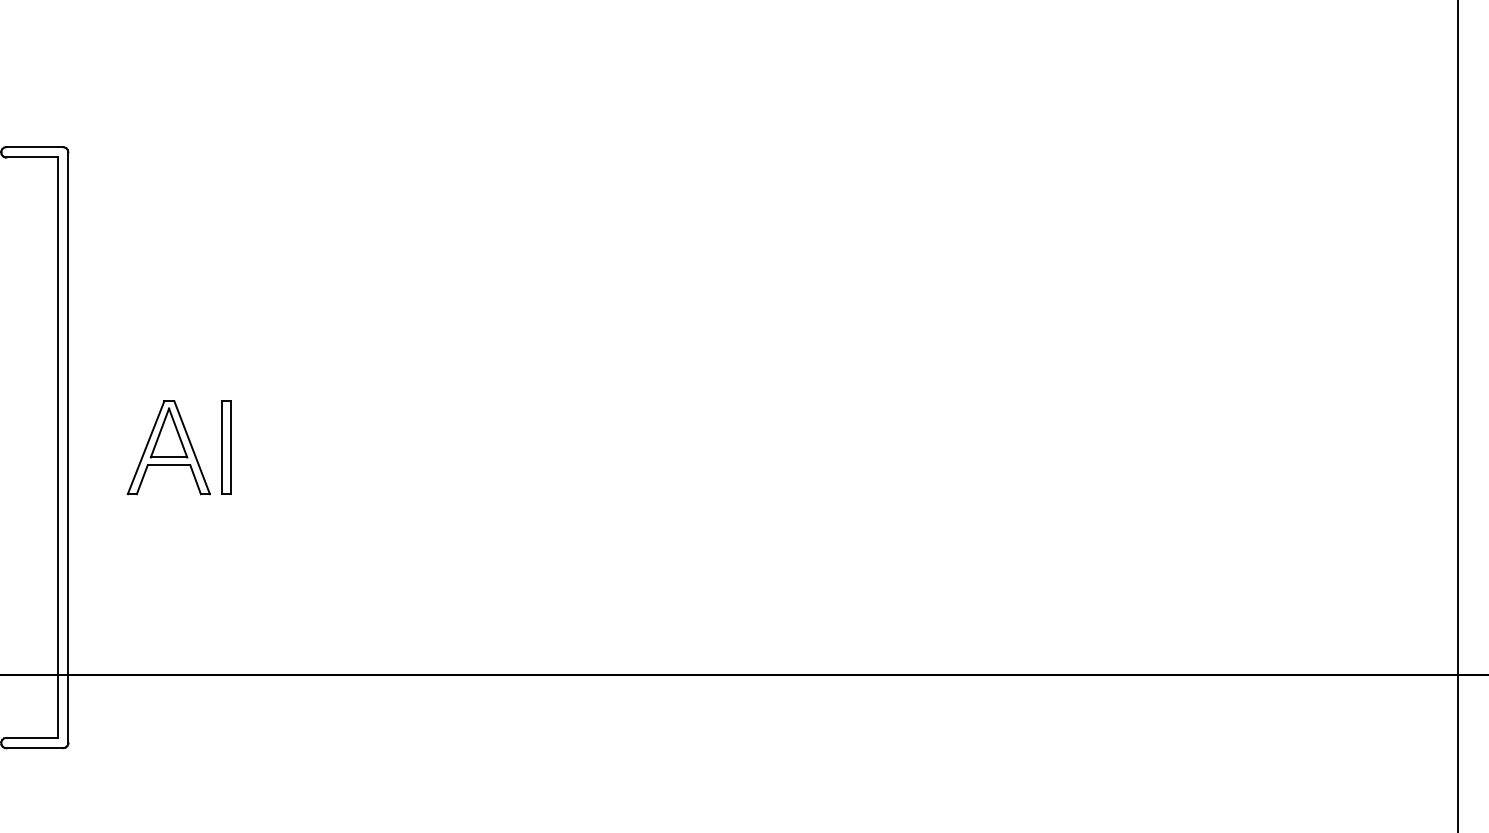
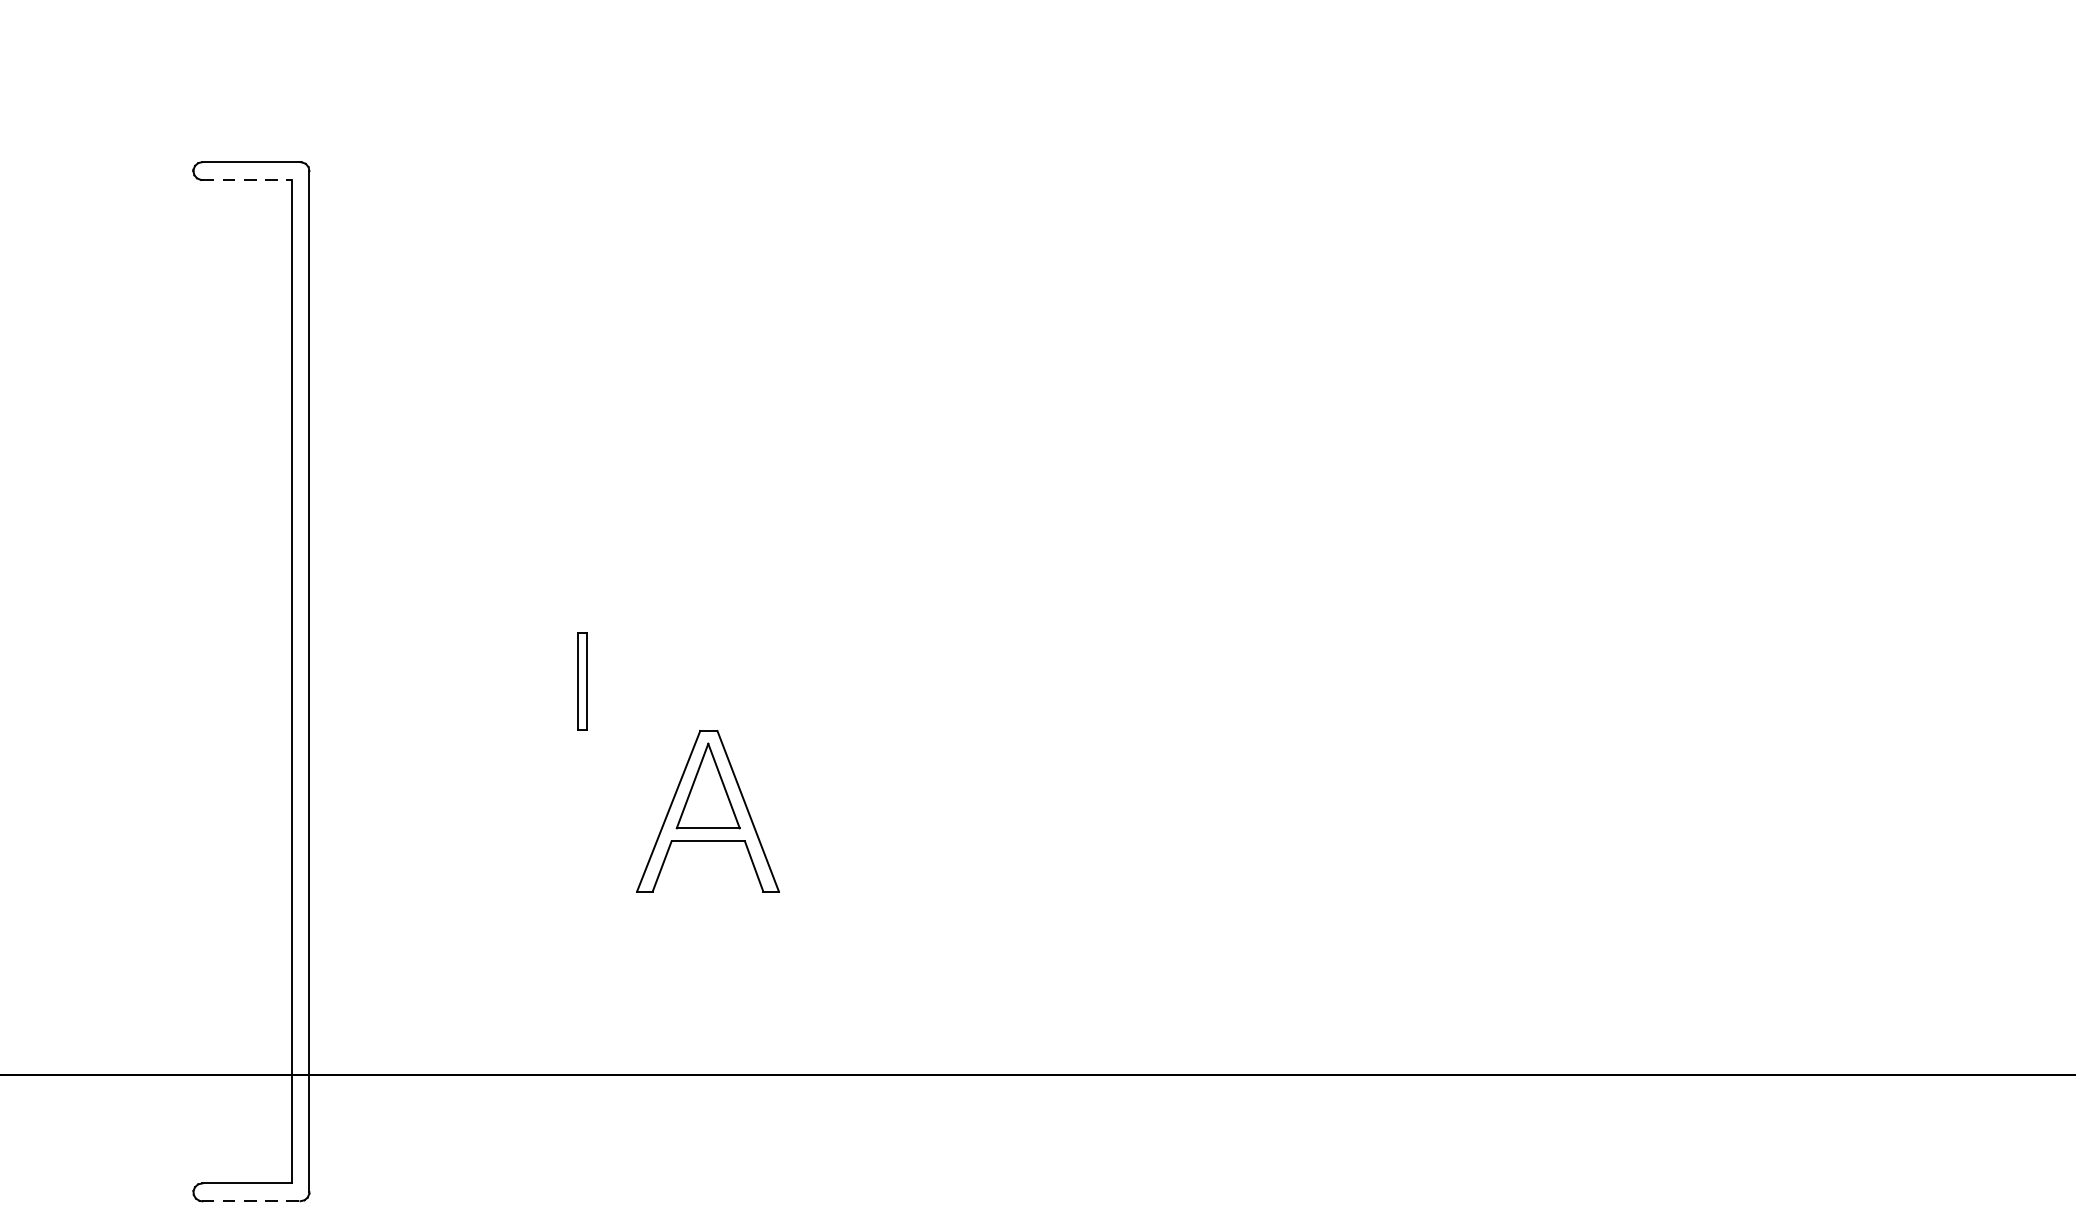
line: (32, 157) -> (247, 180), solid -> dashed
part: (168, 447) -> (707, 811), moved
part: (226, 447) -> (582, 681), size x0.6
line: (35, 748) -> (252, 1201), solid -> dashed

